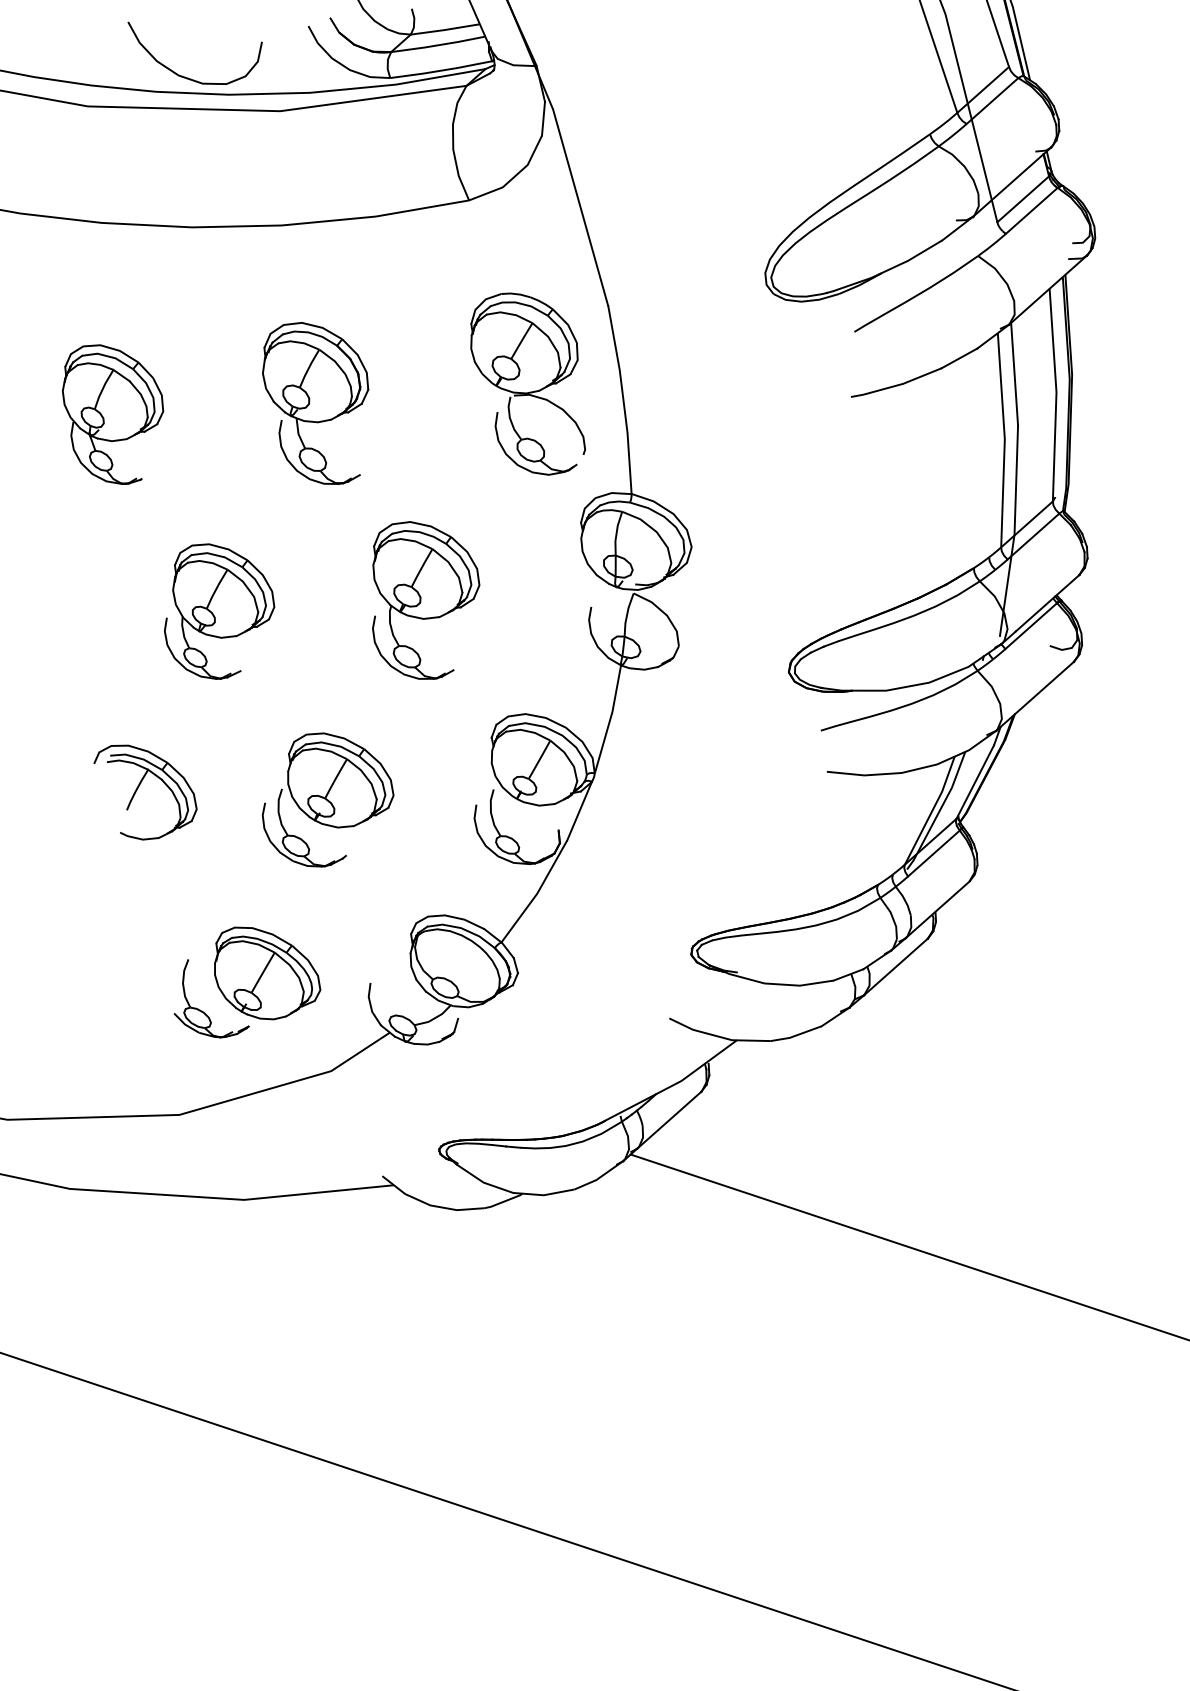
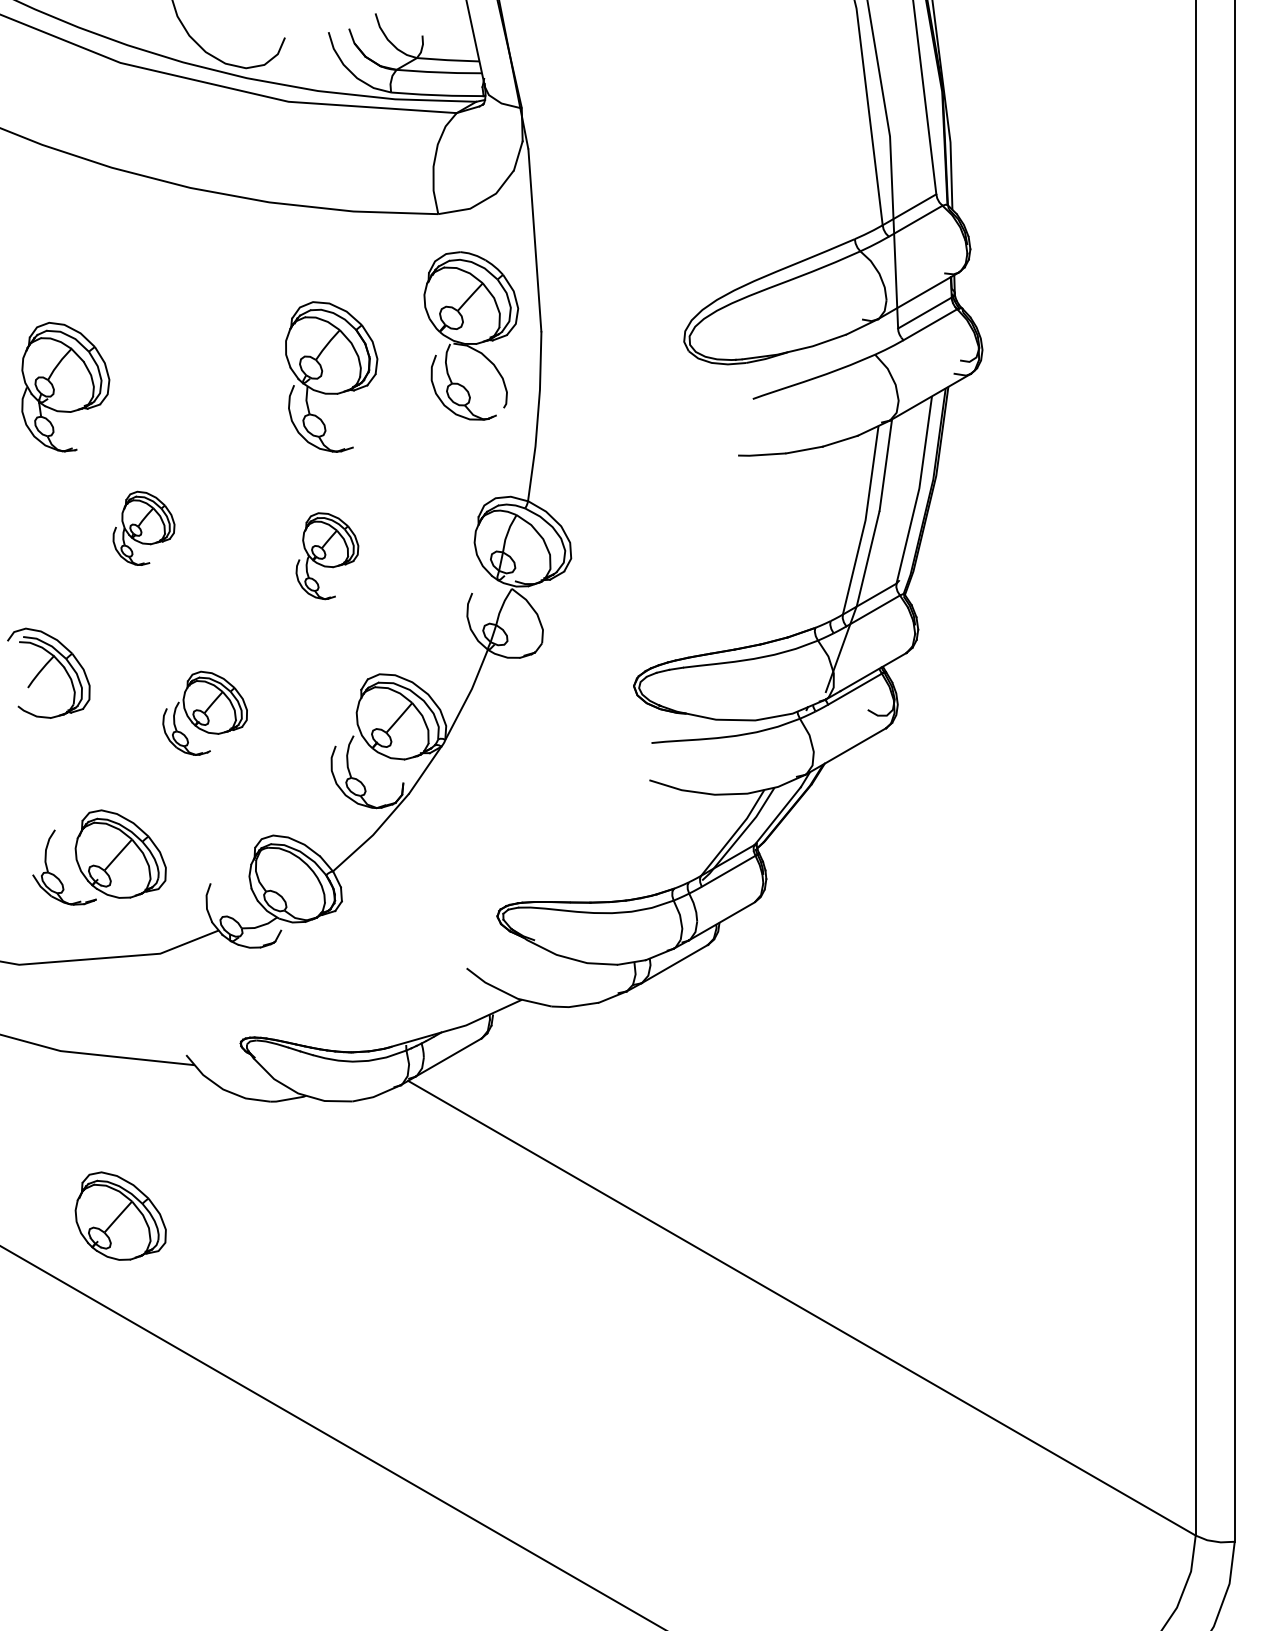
part: (531, 382) -> (471, 335), moved
part: (320, 402) -> (331, 376), moved
part: (115, 412) -> (65, 386), moved
part: (424, 598) -> (327, 555), size x0.6
part: (217, 610) -> (143, 528), size x0.6
part: (325, 798) -> (204, 713), size x0.7
part: (346, 1366) -> (120, 1215), added

